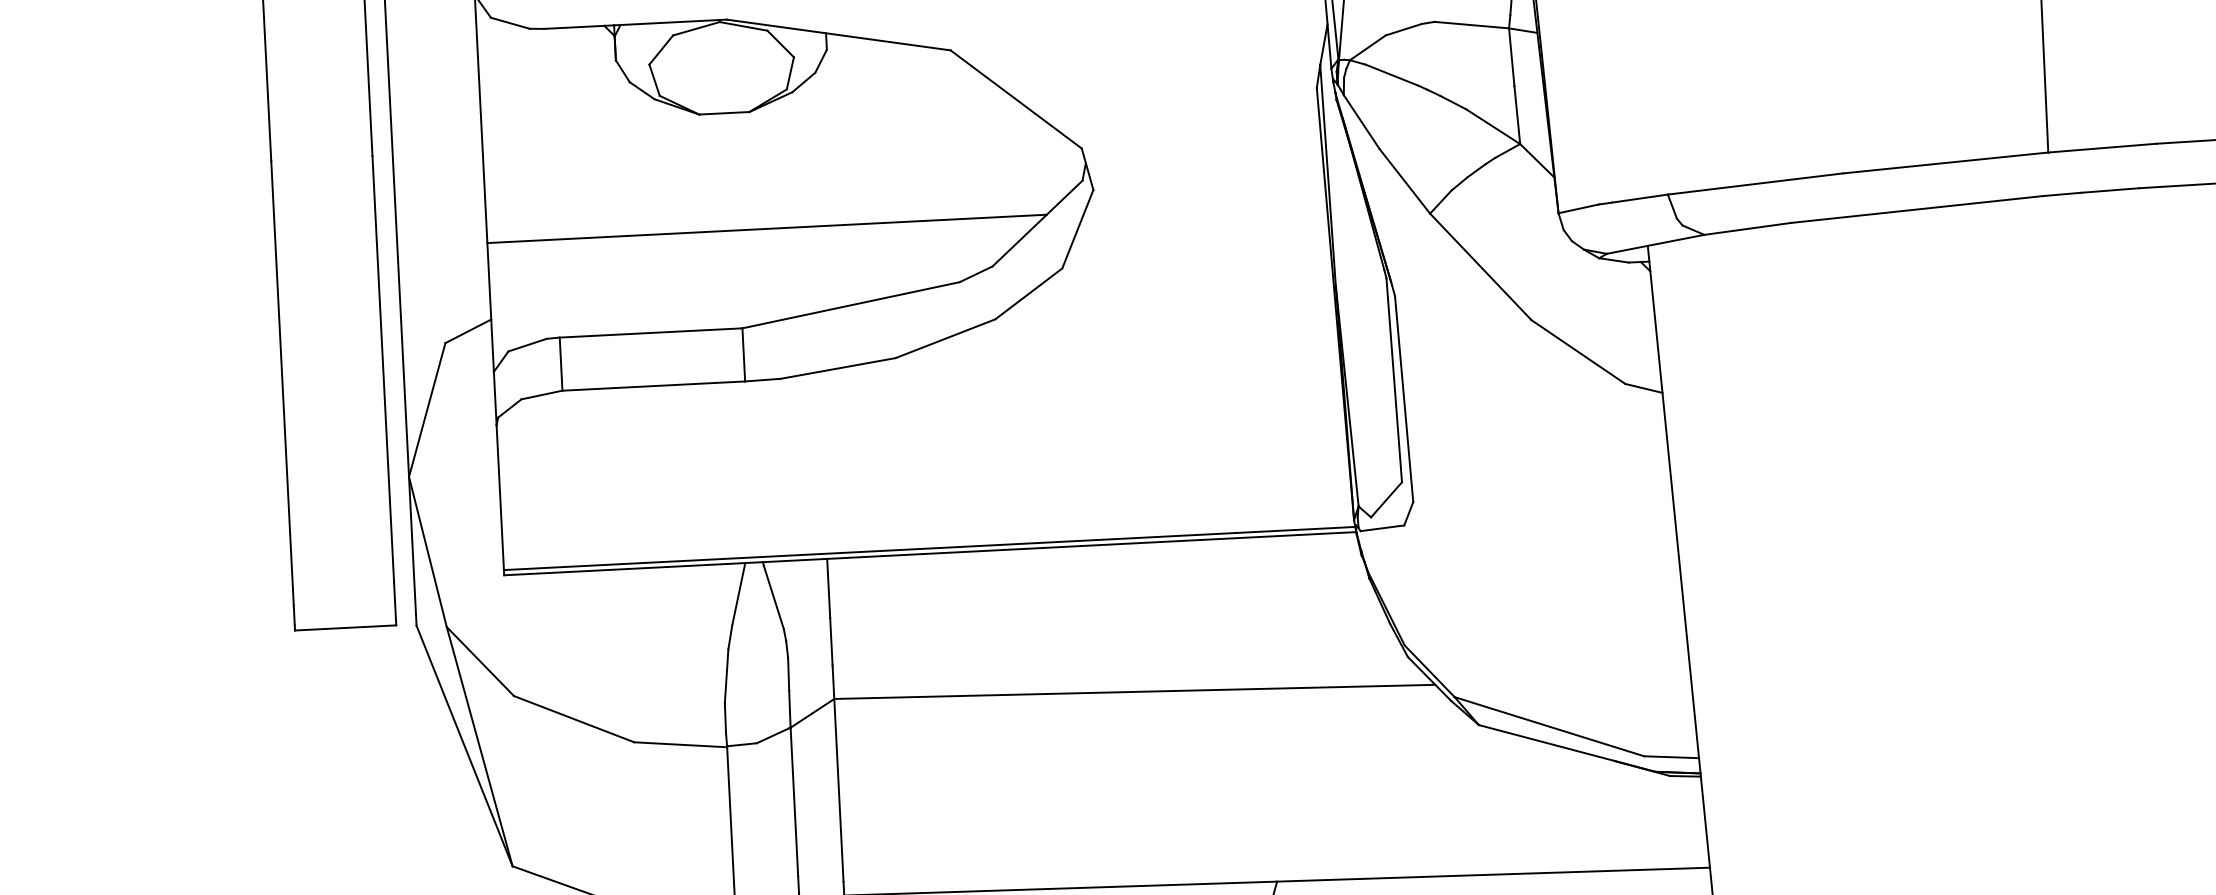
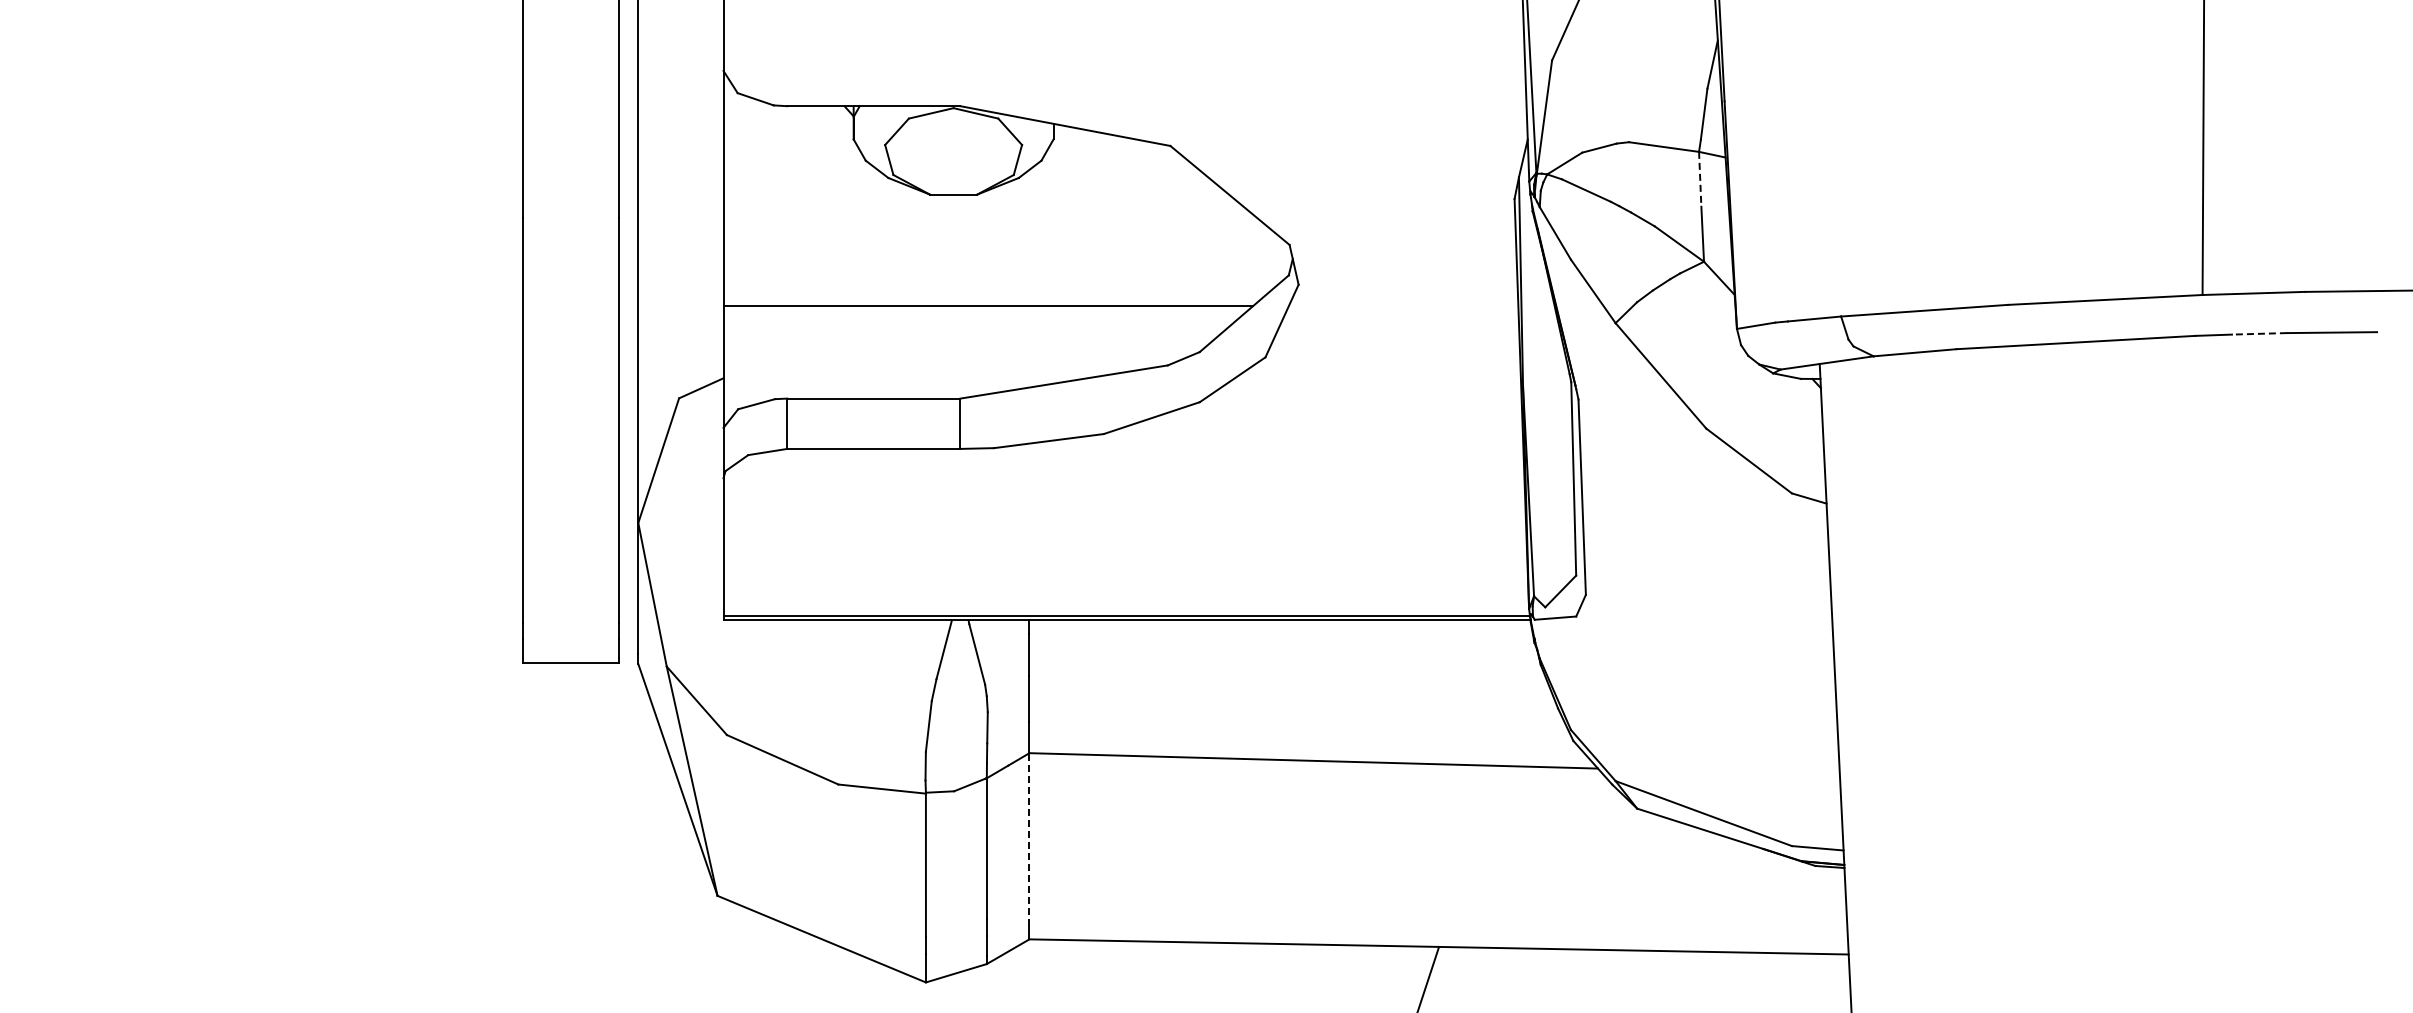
line: (1512, 57) -> (1700, 179), solid -> dashed
line: (2109, 190) -> (2258, 333), solid -> dashed
line: (838, 790) -> (1029, 839), solid -> dashed

